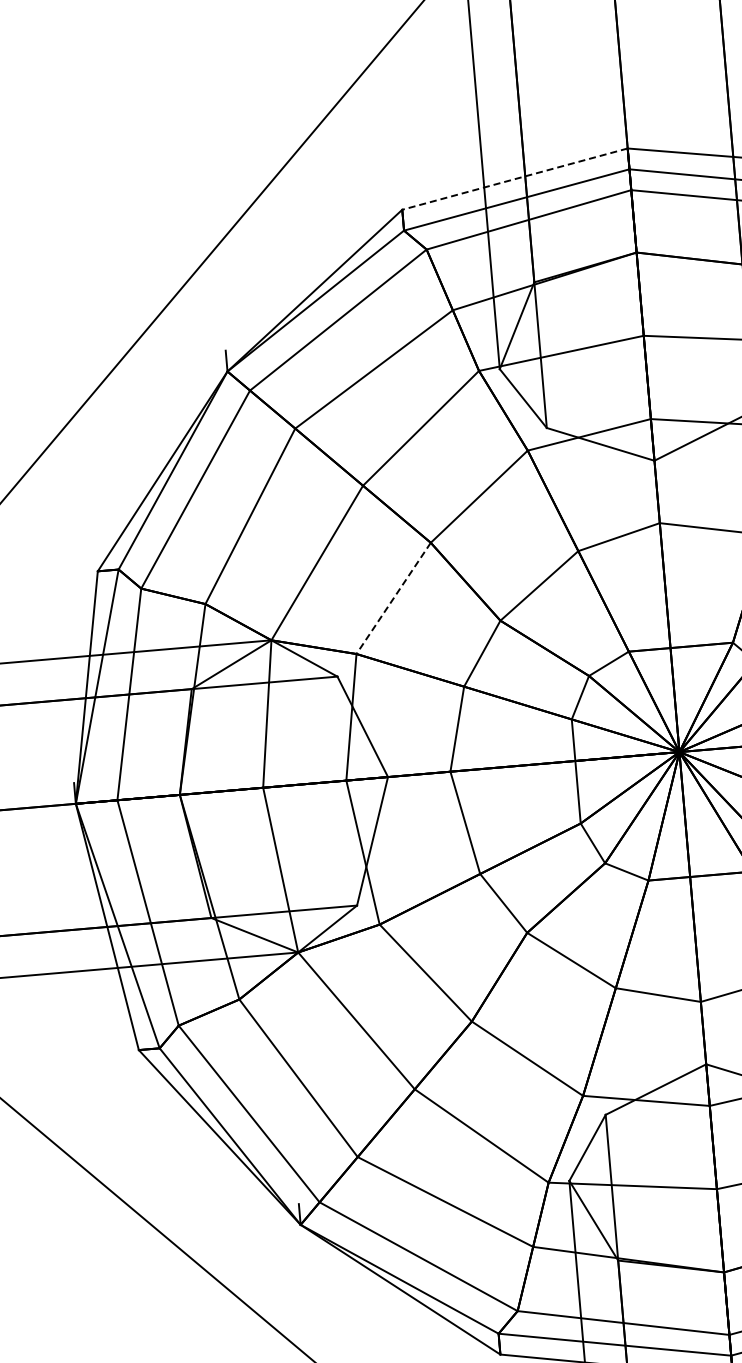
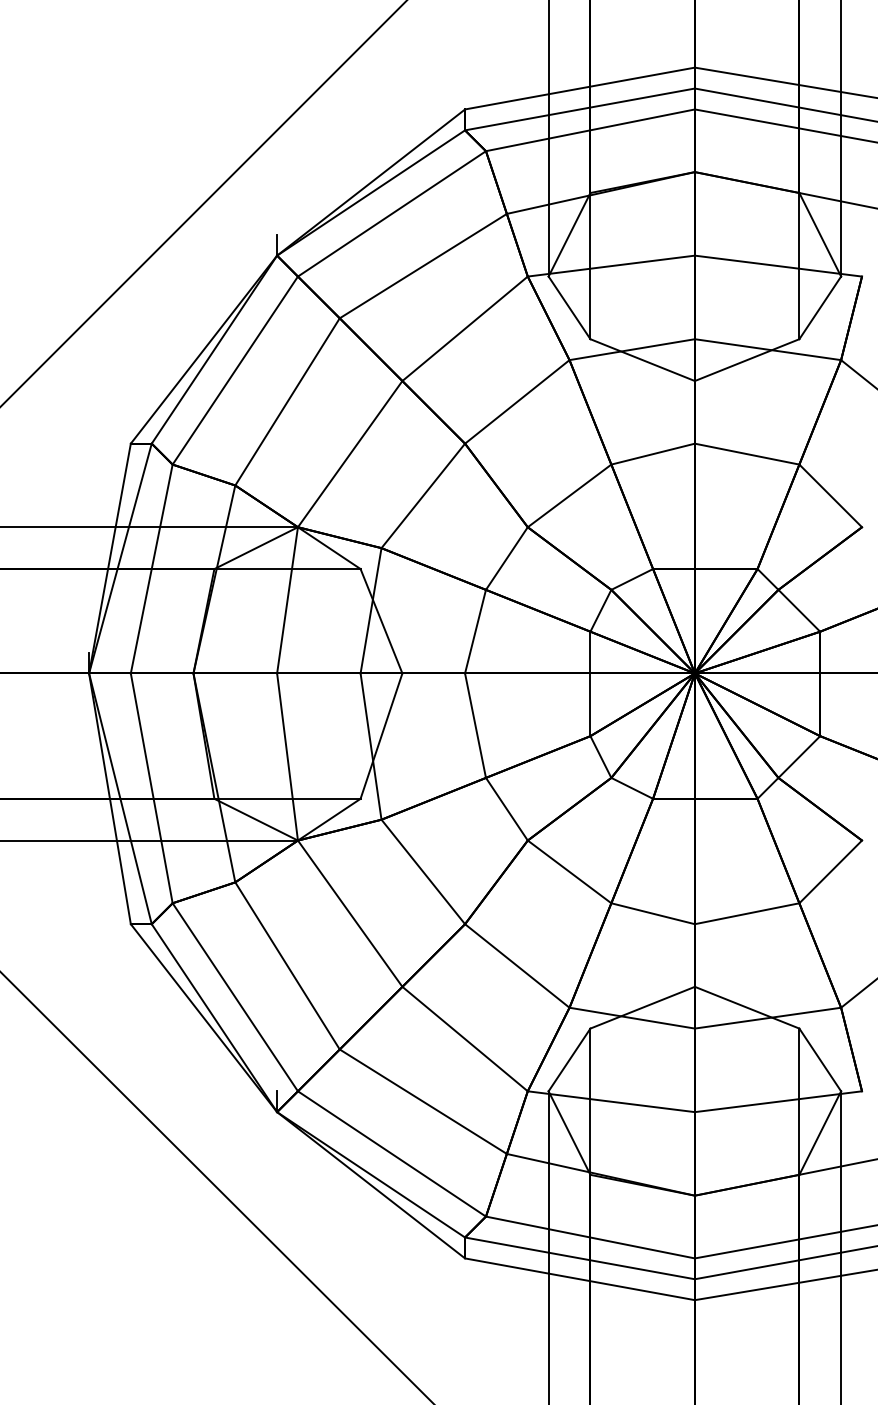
line: (514, 179) -> (579, 88), dashed -> solid
line: (393, 597) -> (423, 495), dashed -> solid

